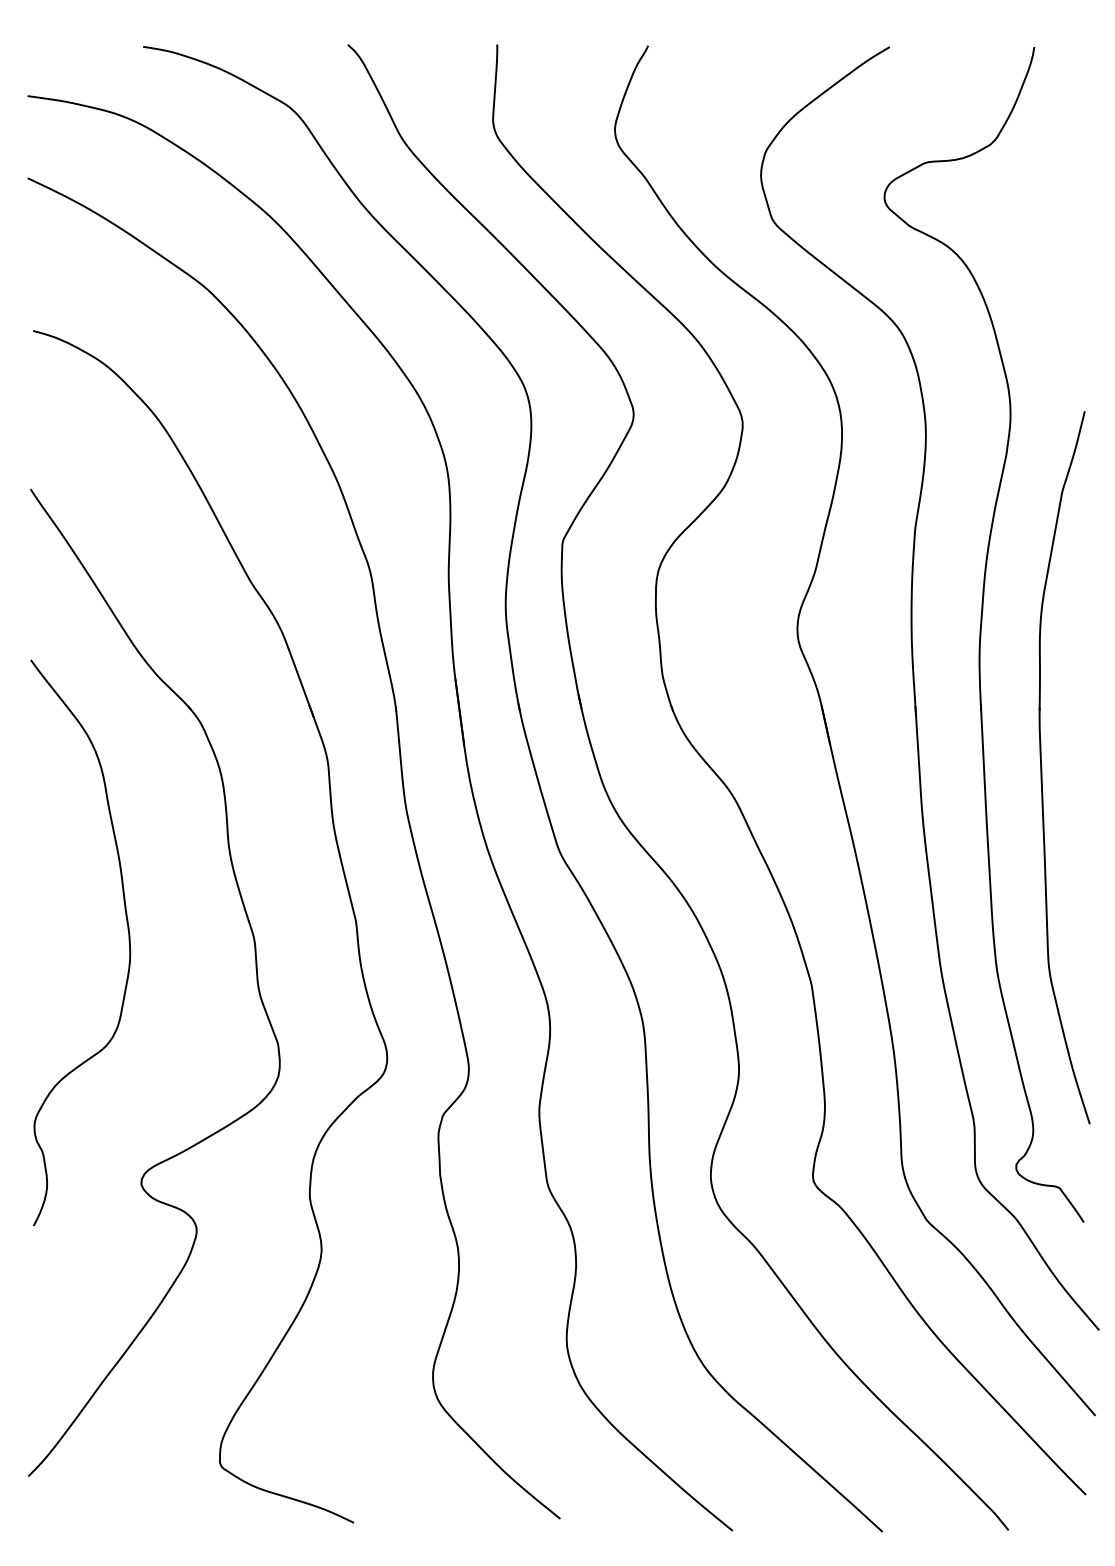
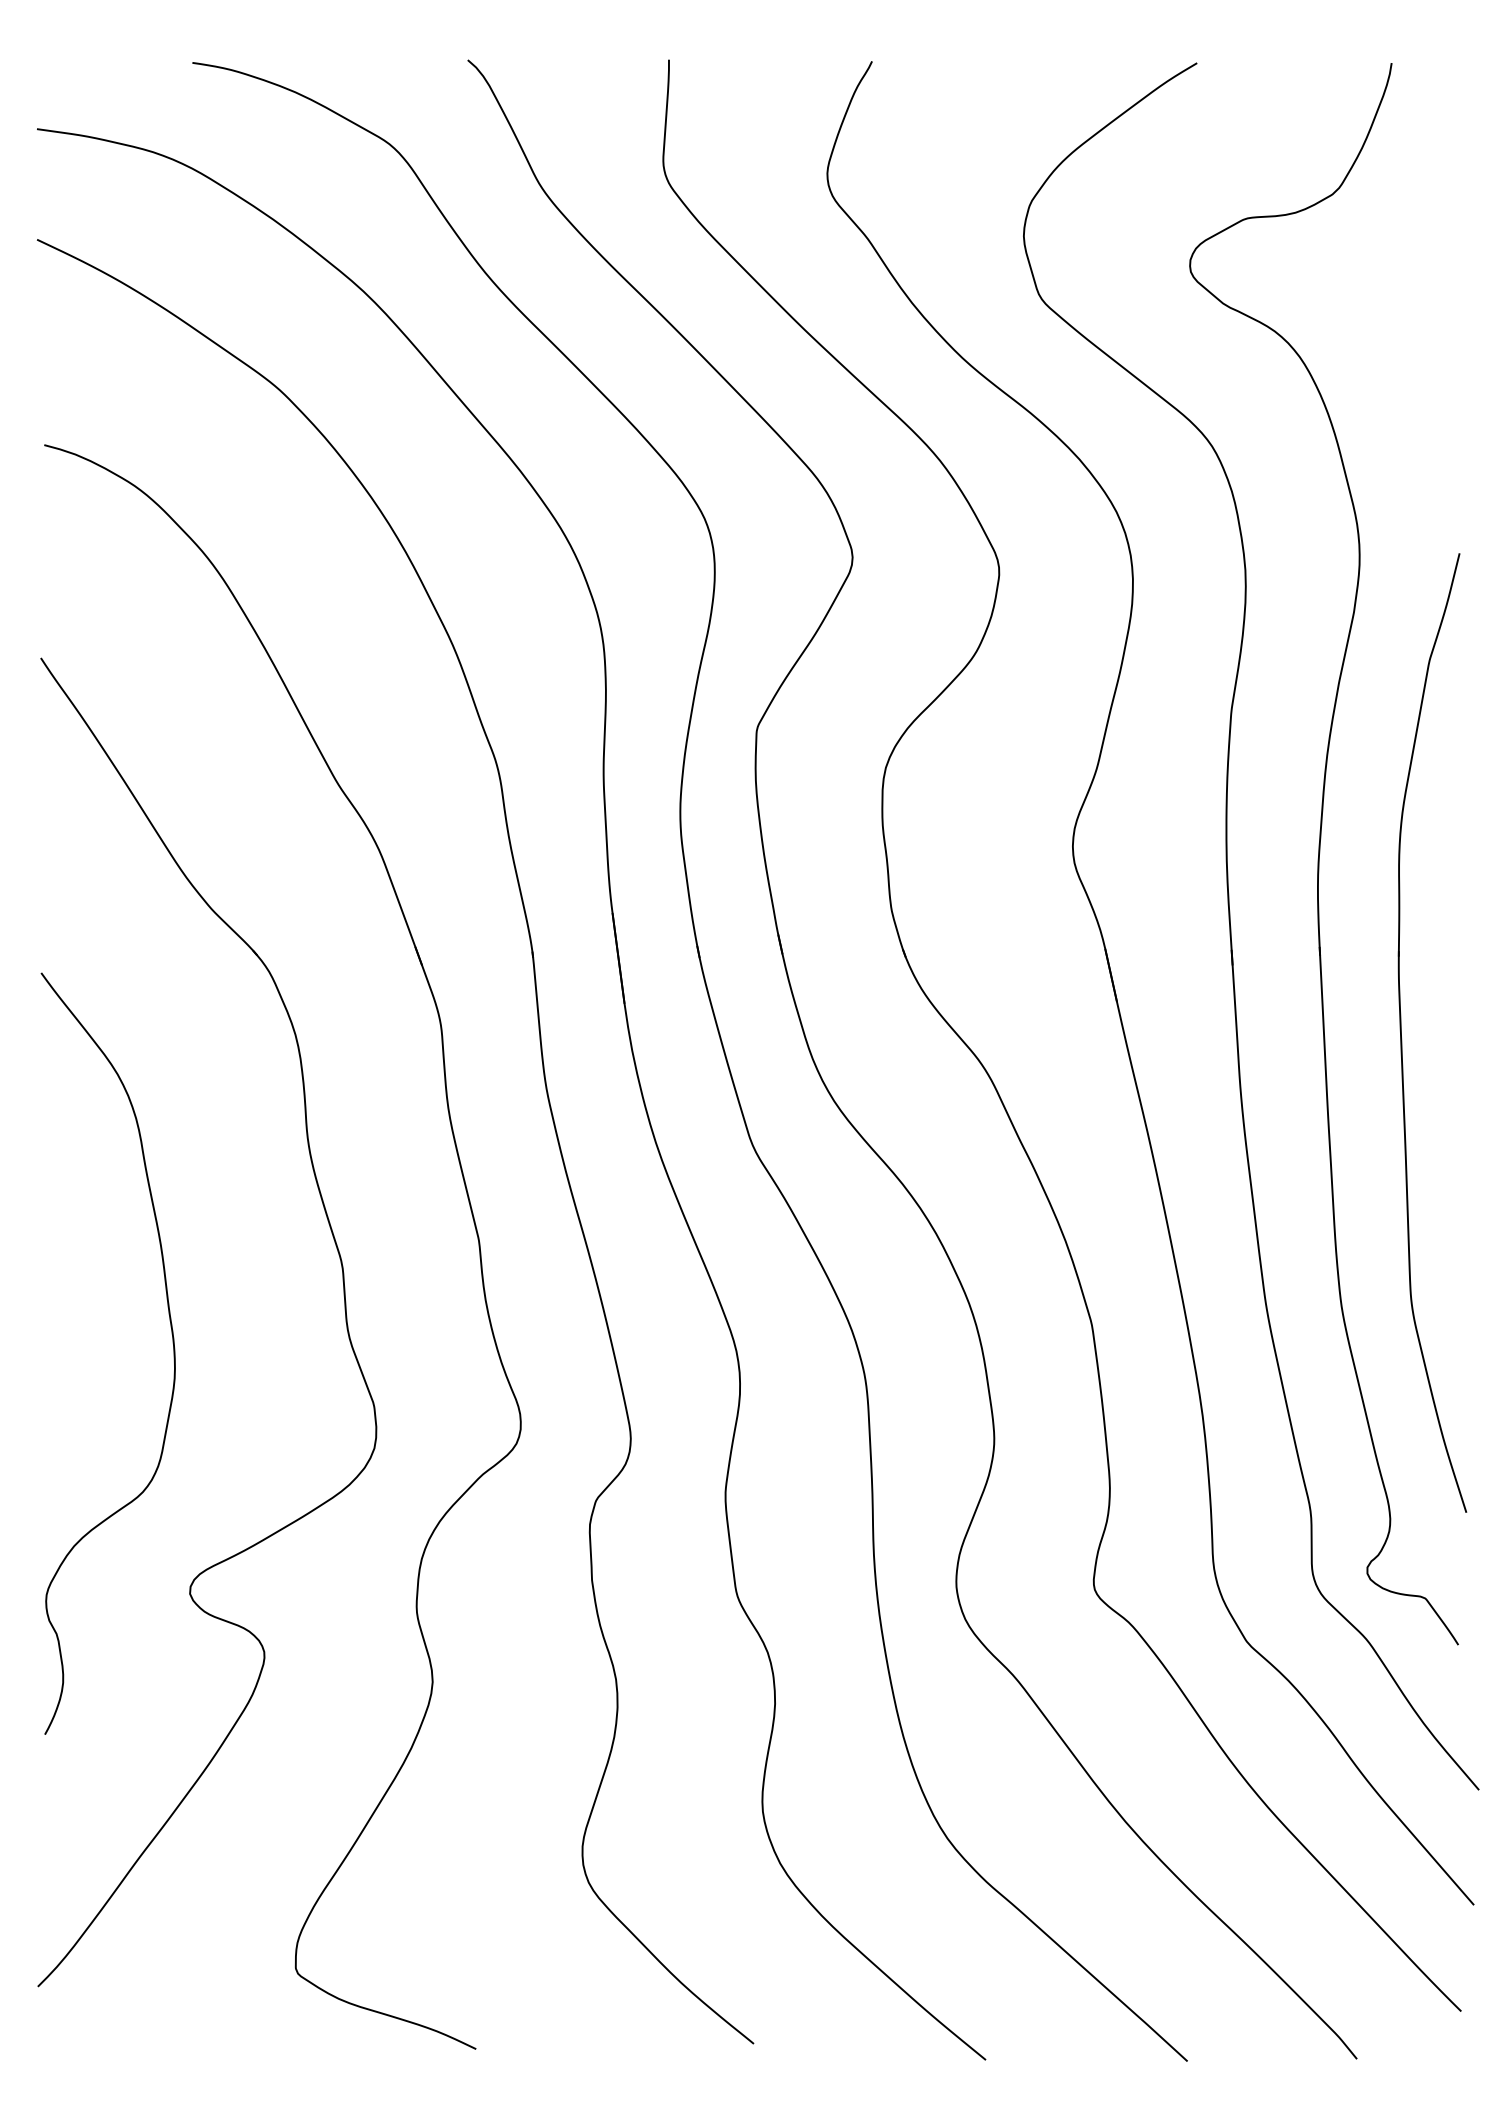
curve: (128, 935) -> (172, 1343), moved

